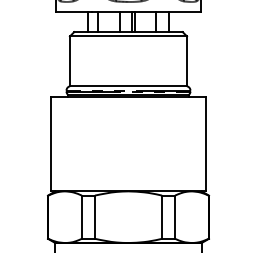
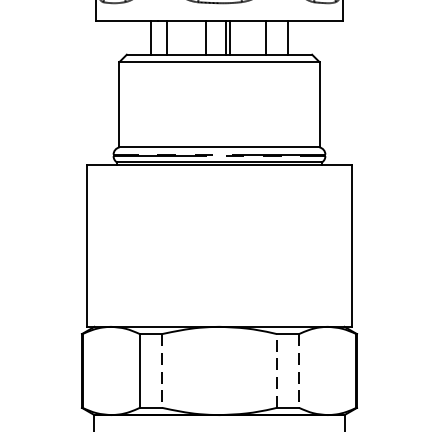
line: (94, 217) -> (161, 371), solid -> dashed
line: (162, 217) -> (277, 371), solid -> dashed
line: (175, 217) -> (299, 371), solid -> dashed

